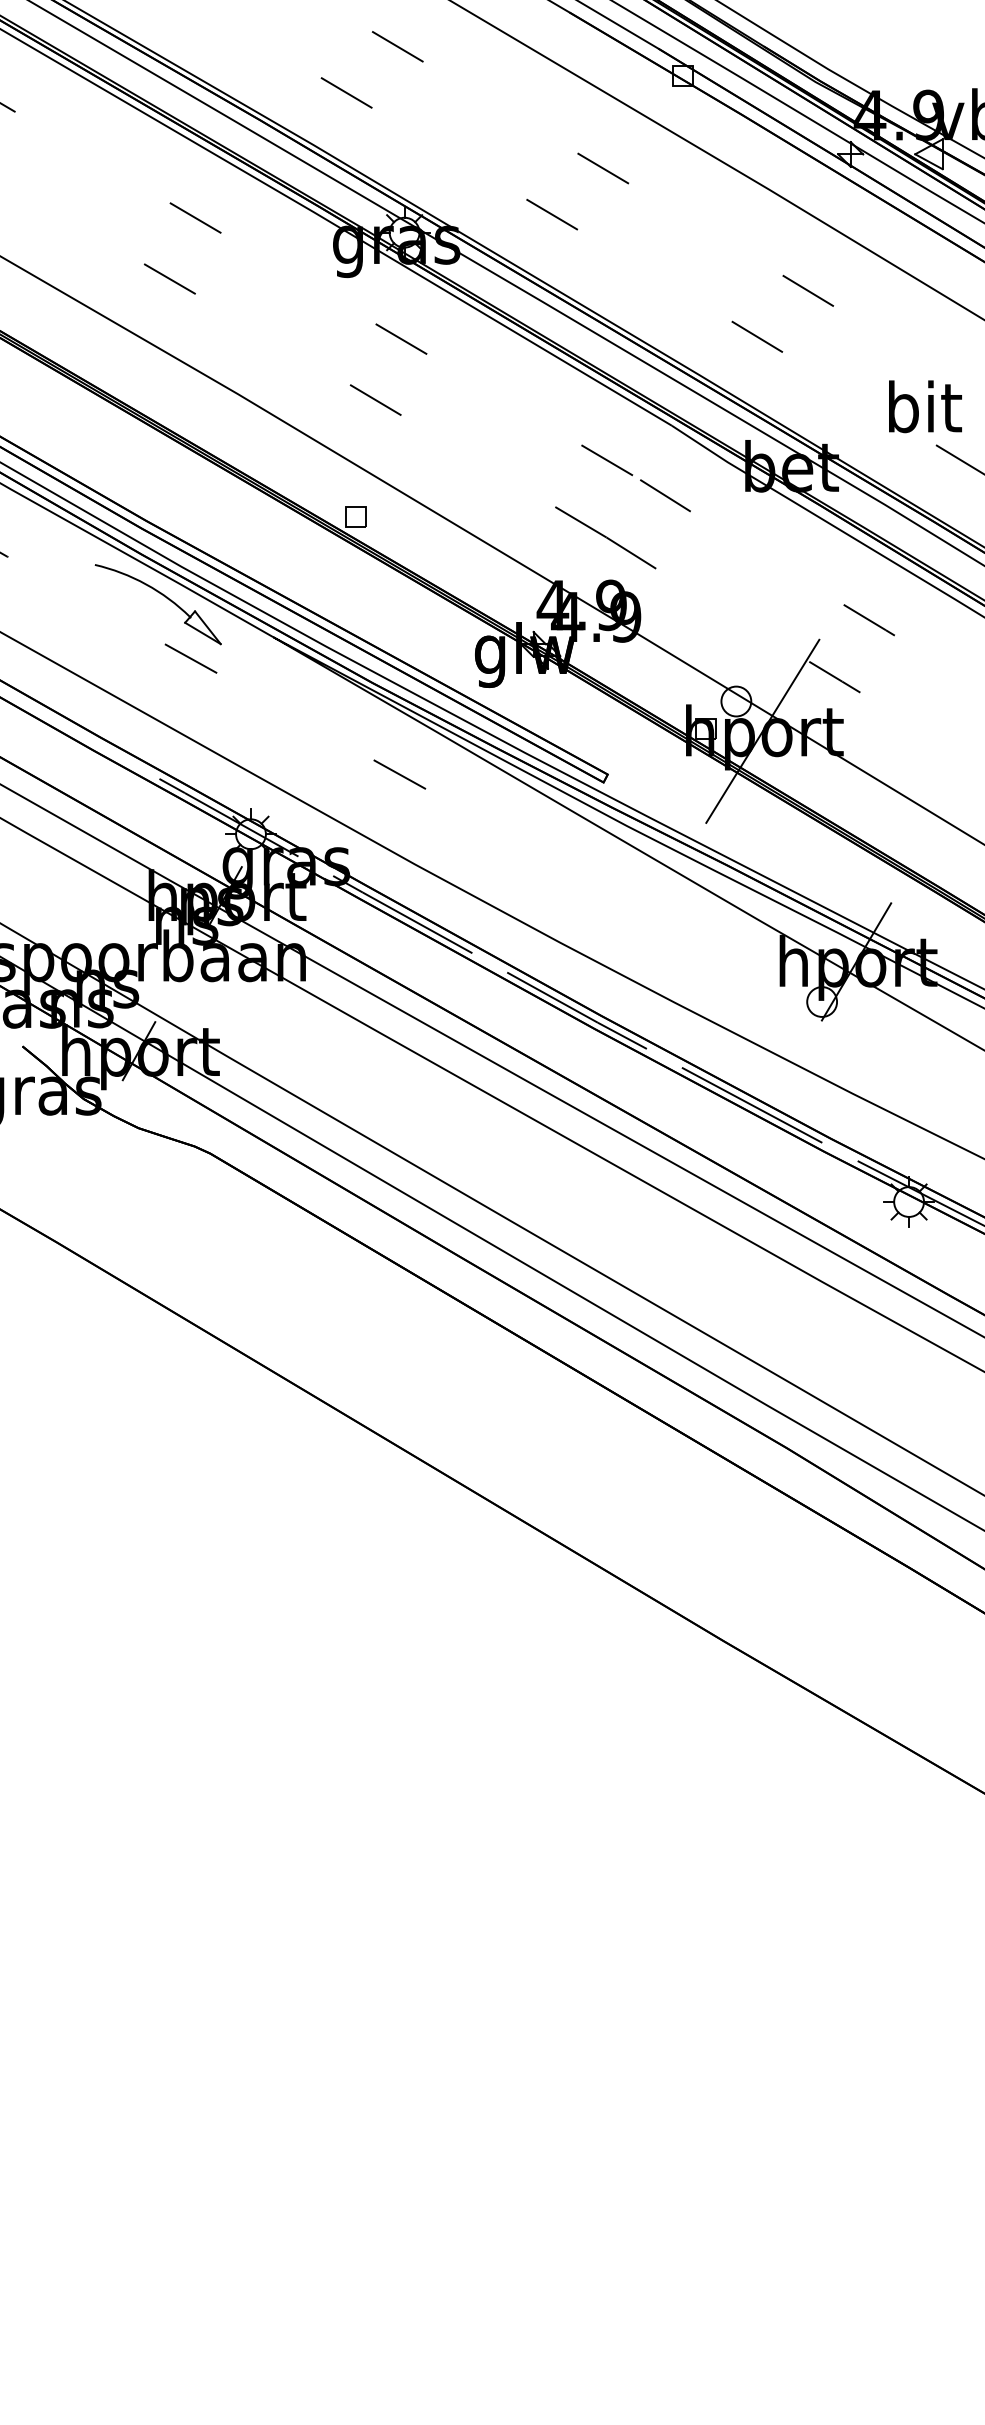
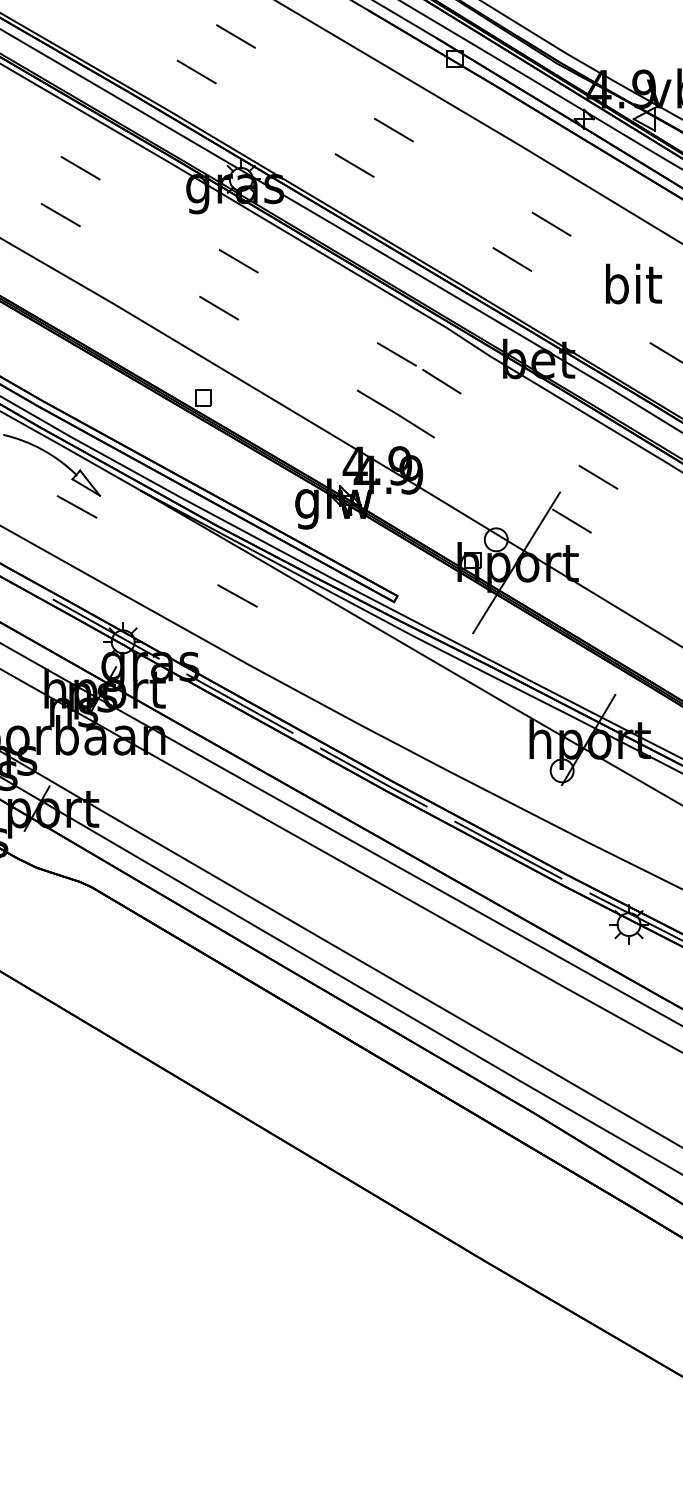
text: (925, 406) -> (633, 283), moved

